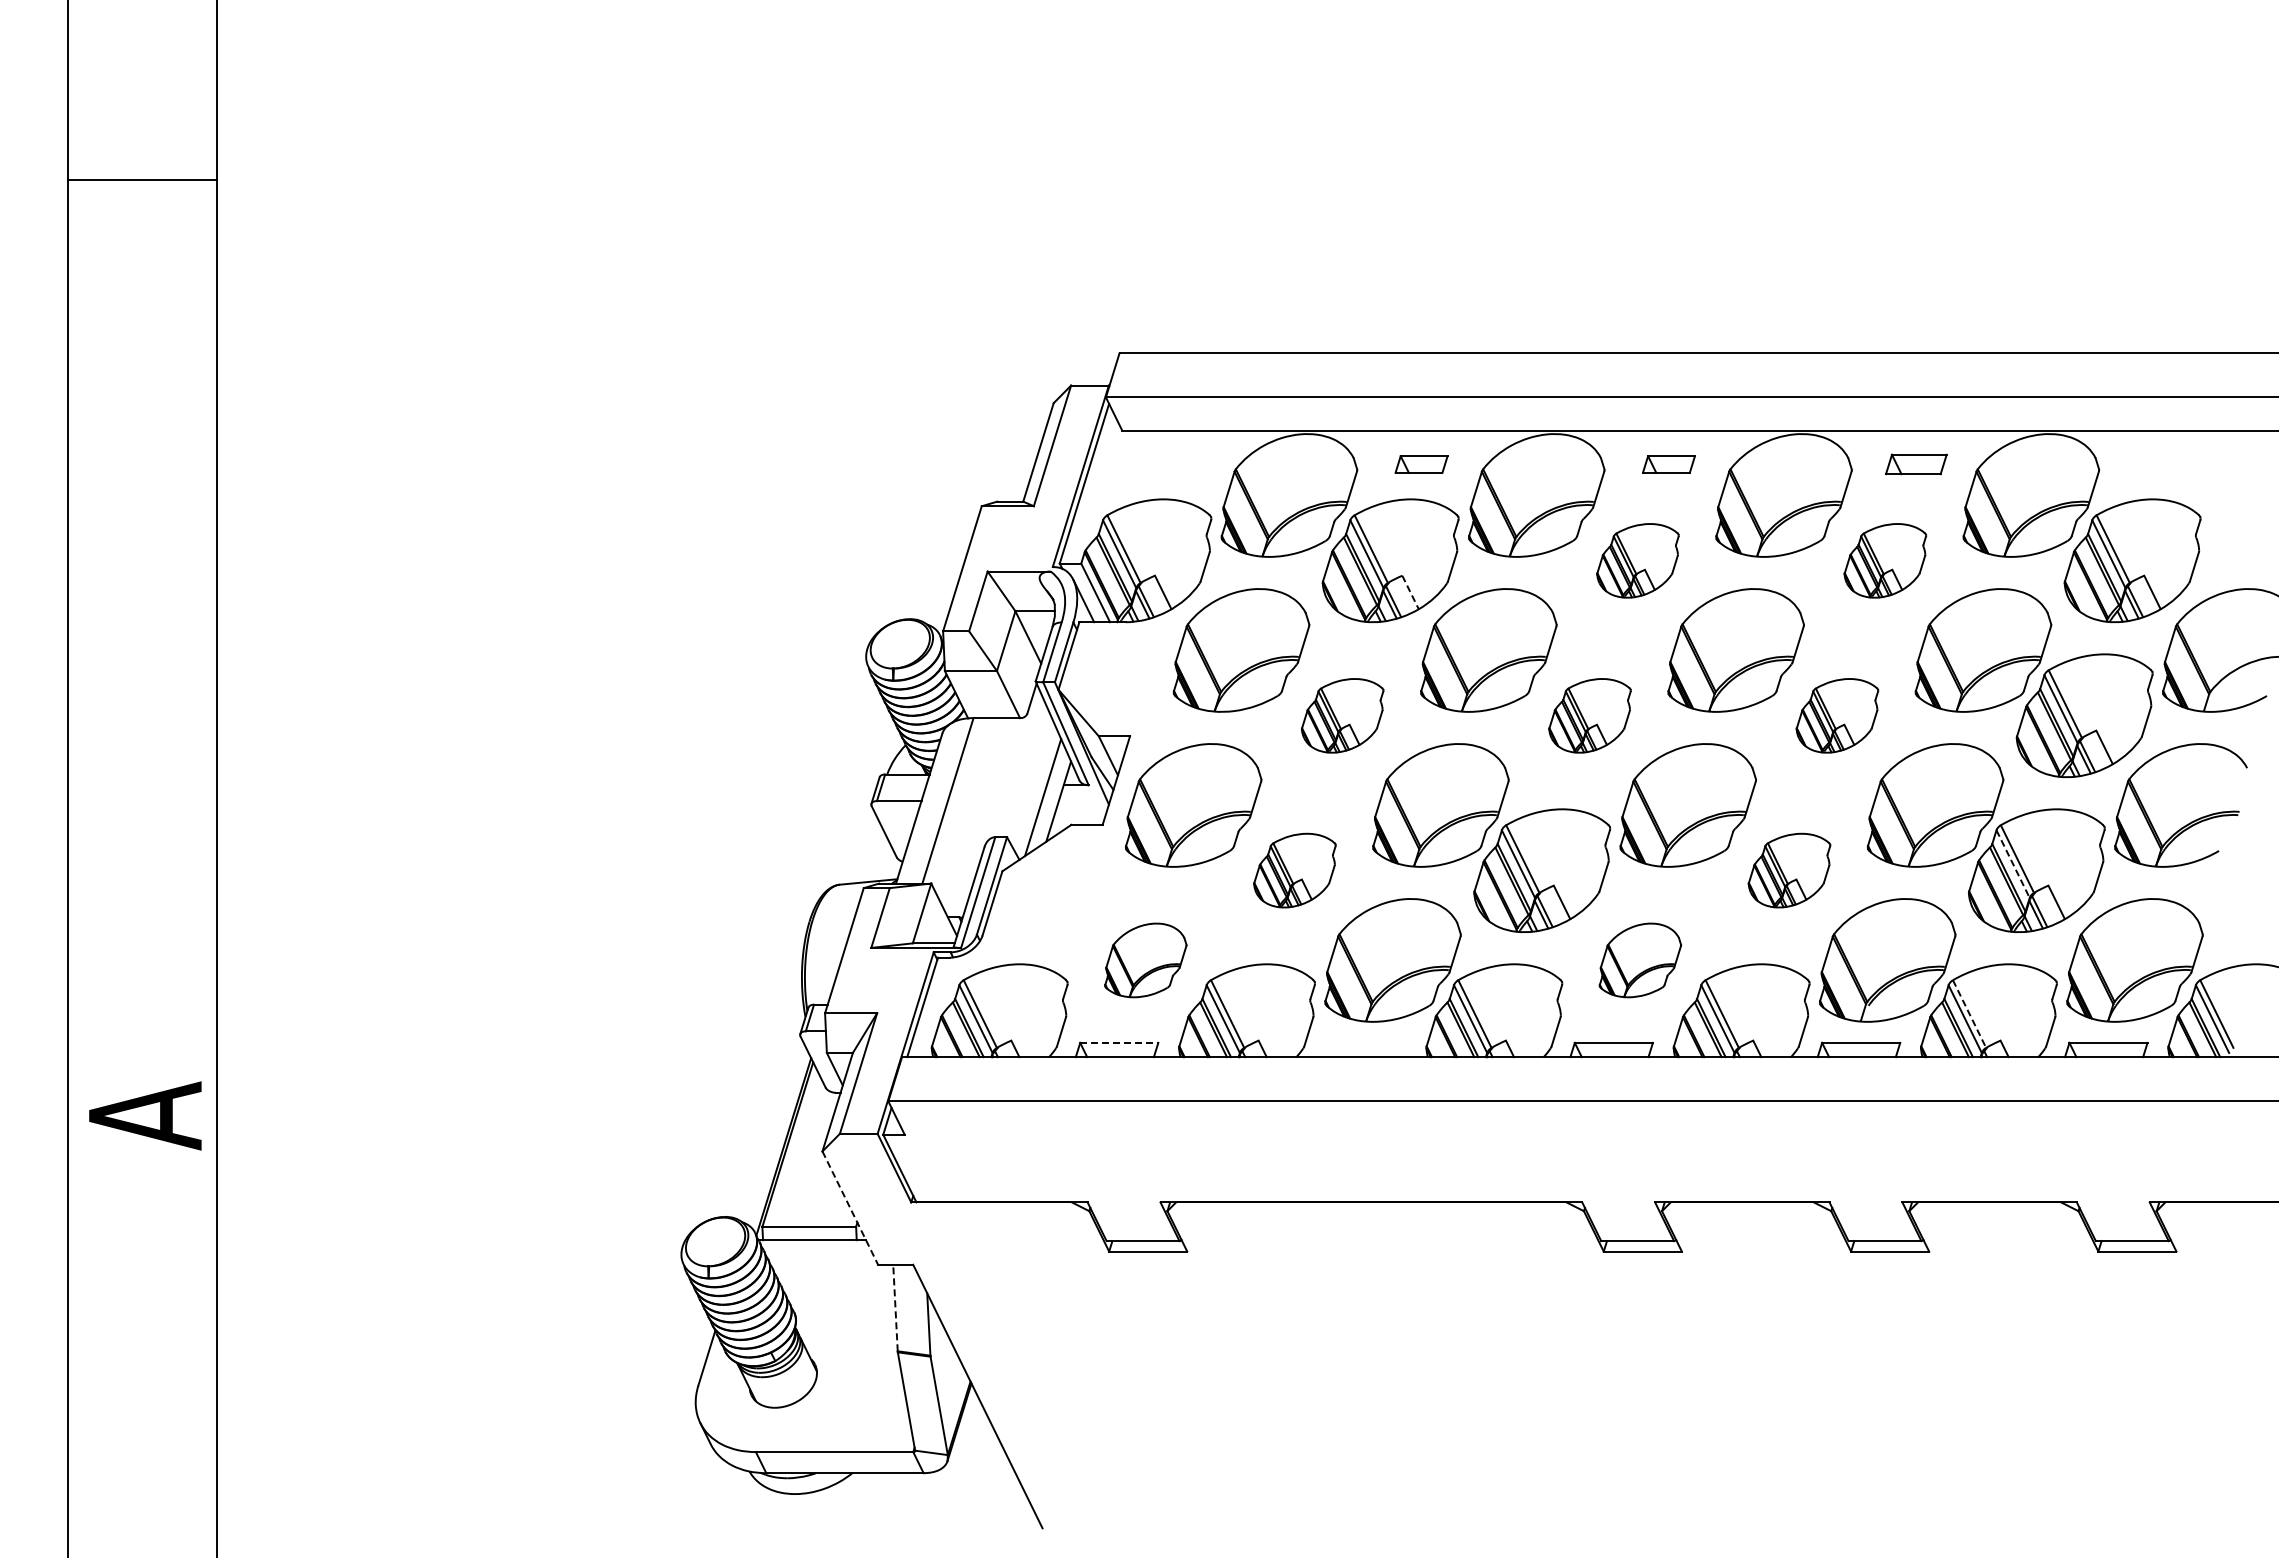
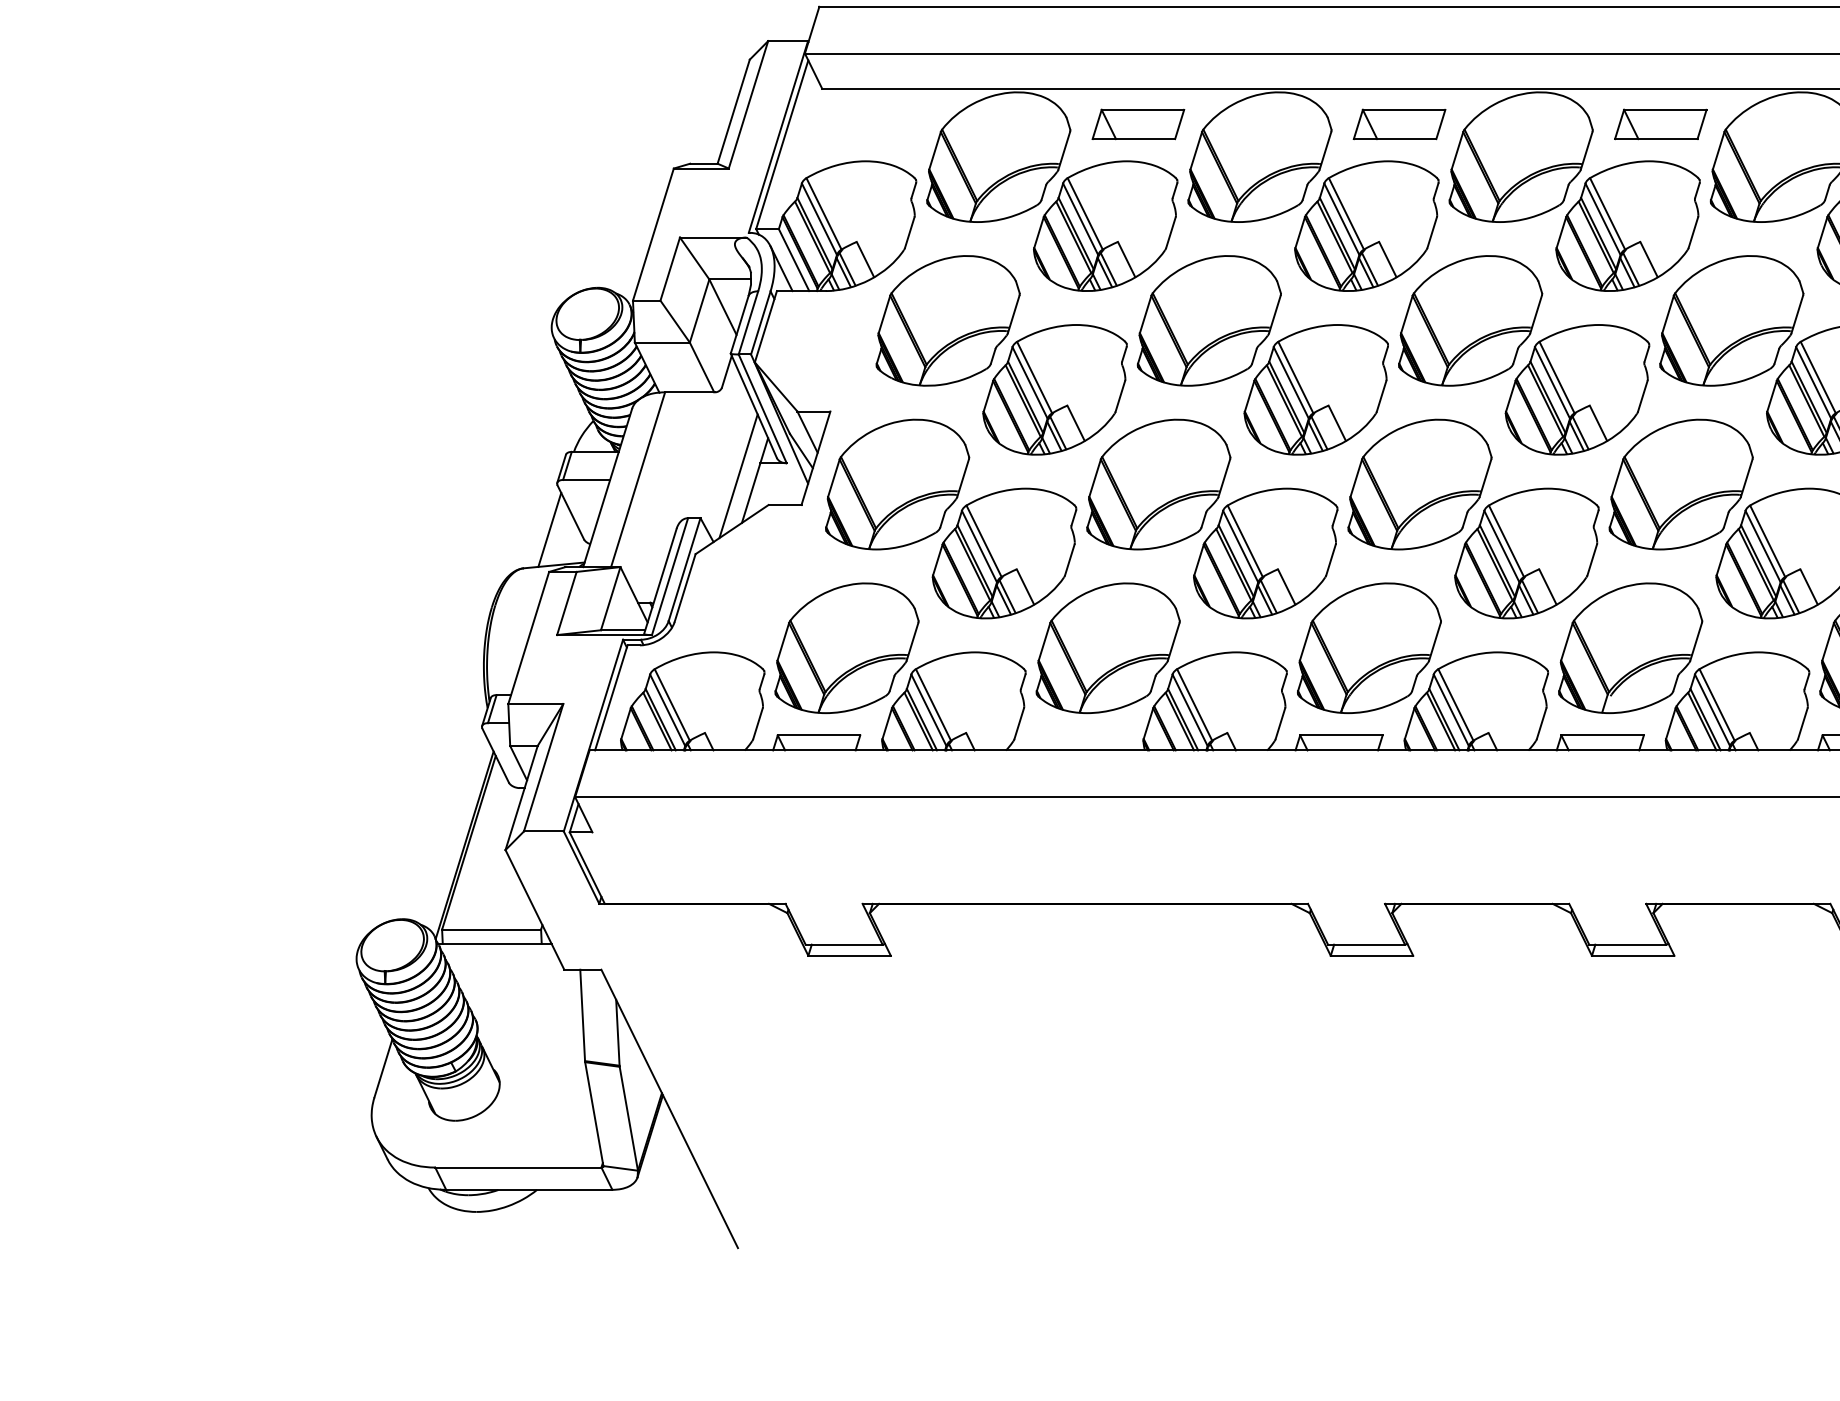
part: (1421, 464) -> (1138, 124), size x1.67
part: (1668, 464) -> (1399, 124), size x1.67
part: (1916, 464) -> (1661, 124), size x1.43
part: (1637, 560) -> (1366, 225), size x1.67
part: (1885, 560) -> (1628, 225), size x1.67
line: (1410, 592) -> (1126, 259), dashed -> solid
part: (1342, 715) -> (1054, 389), size x1.67
part: (1589, 715) -> (1315, 389), size x1.67
part: (1837, 715) -> (1577, 389), size x1.67
line: (864, 848) -> (549, 530), added
line: (2013, 864) -> (1763, 546), dashed -> solid
part: (1294, 870) -> (1004, 553), size x1.67
part: (1789, 870) -> (1526, 553), size x1.67
part: (1145, 960) -> (846, 648), size x1.67
part: (1640, 960) -> (1369, 648), size x1.67
line: (1969, 1014) -> (1717, 705), dashed -> solid
line: (1119, 1042) -> (819, 734), dashed -> solid
line: (850, 1208) -> (535, 910), dashed -> solid
line: (895, 1307) -> (582, 1014), dashed -> solid

